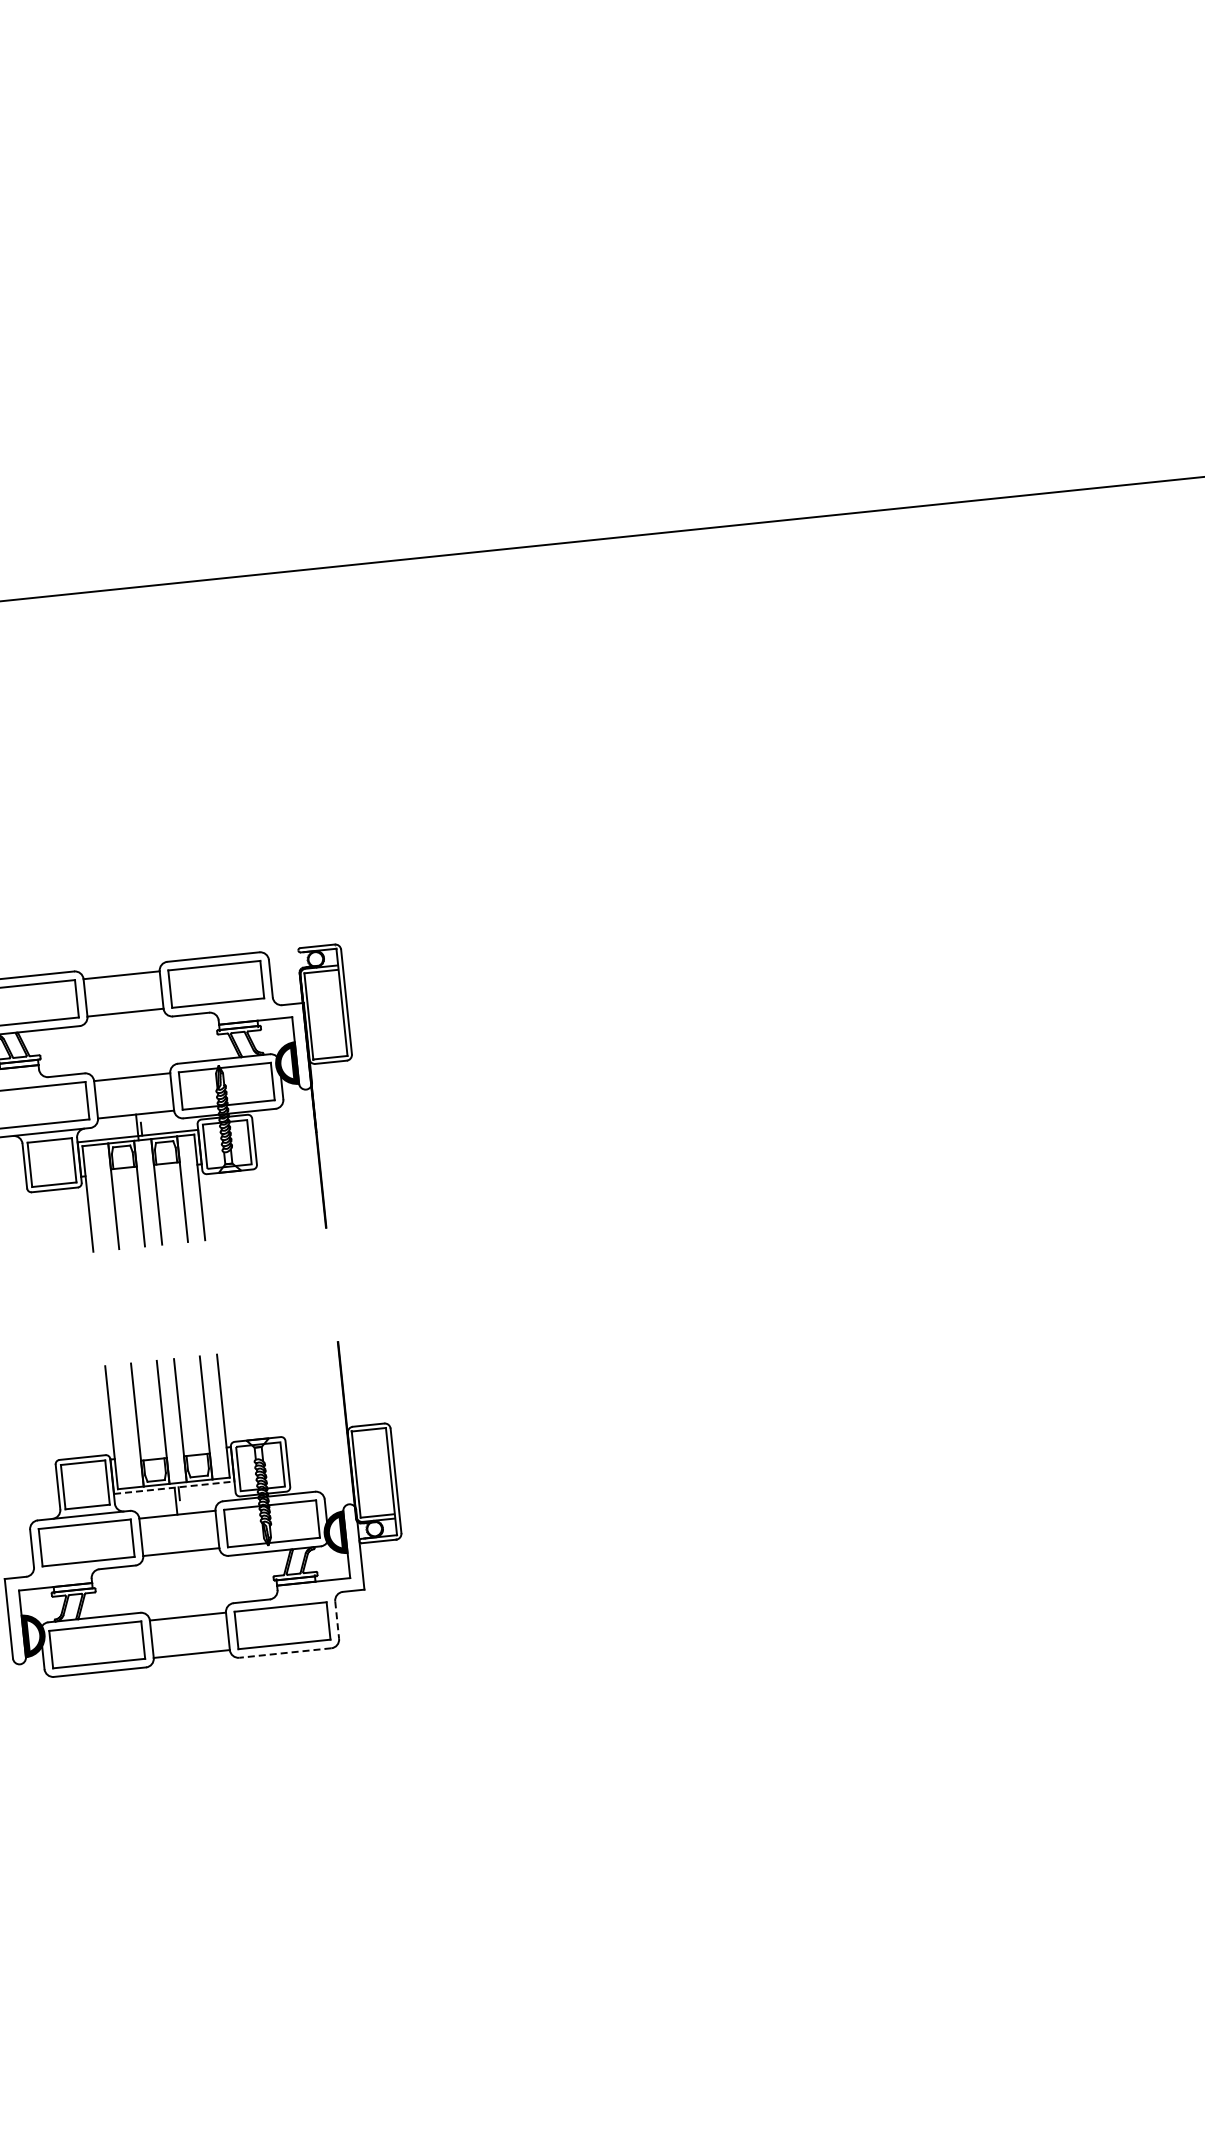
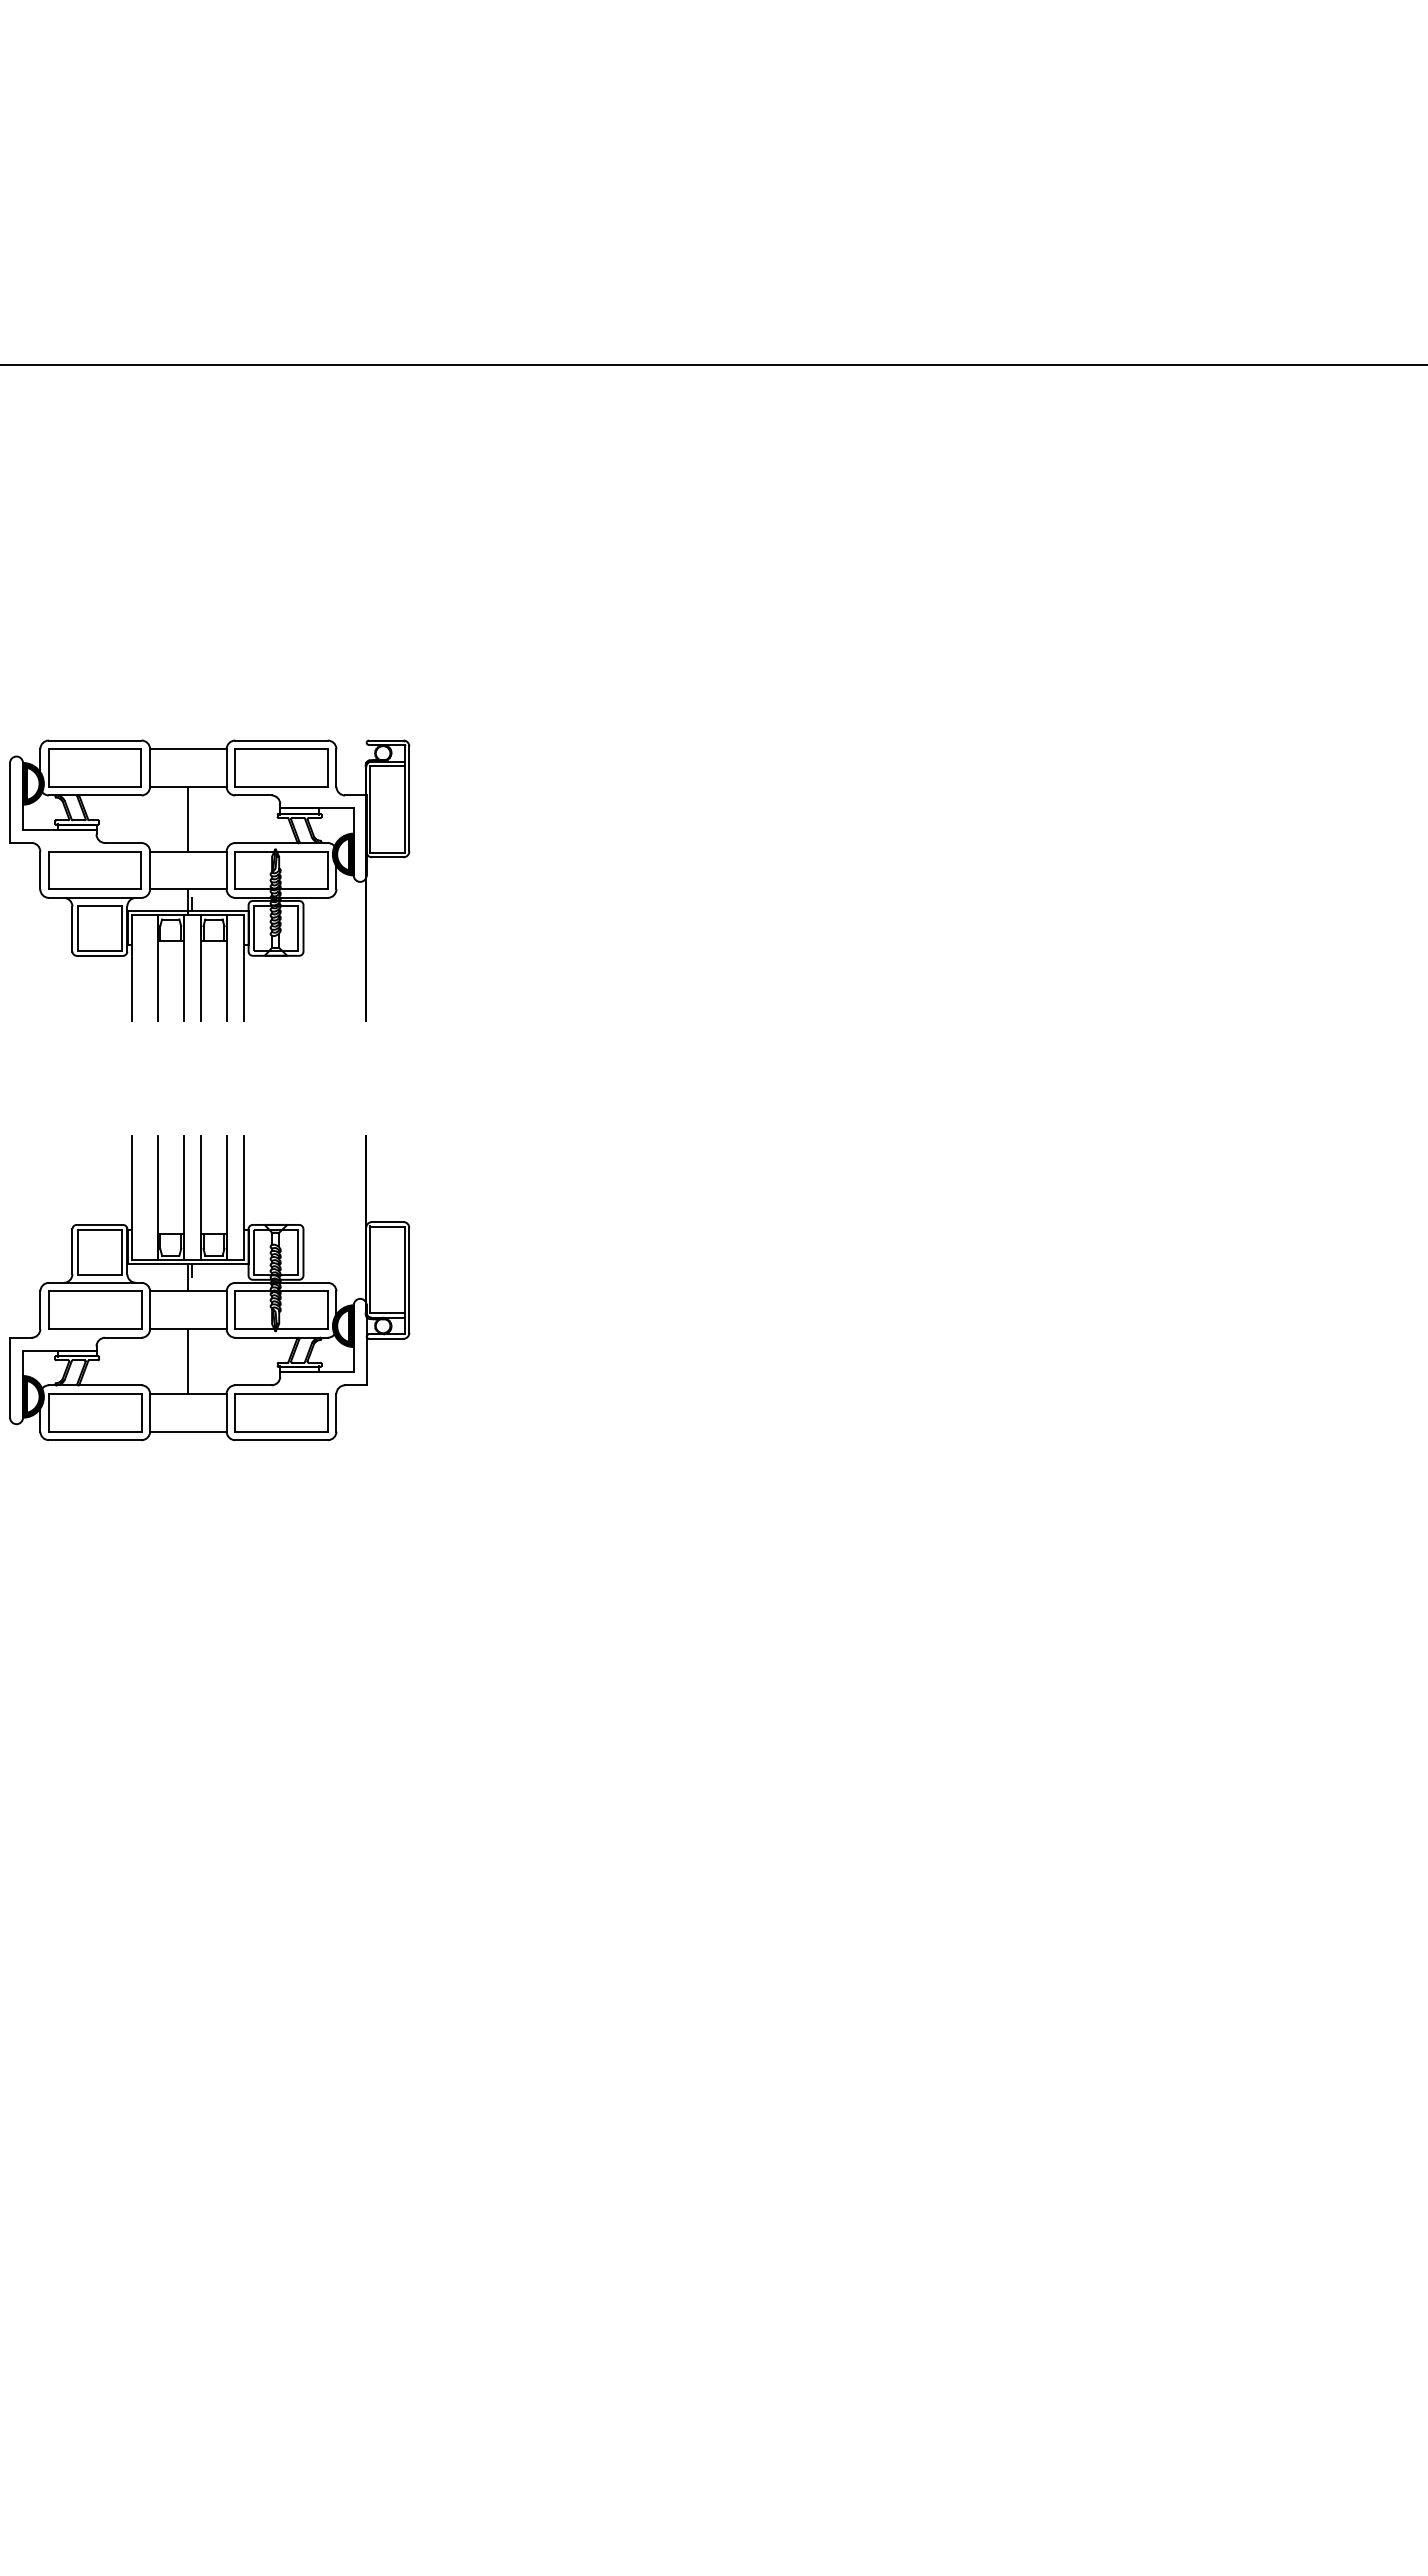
line: (128, 1044) -> (188, 818), added
line: (174, 1487) -> (188, 1264), dashed -> solid
line: (184, 1584) -> (188, 1361), added
line: (337, 1619) -> (336, 1412), dashed -> solid
line: (285, 1653) -> (281, 1440), dashed -> solid

